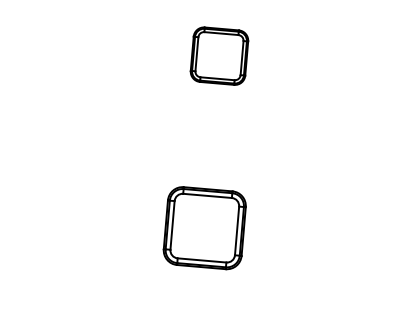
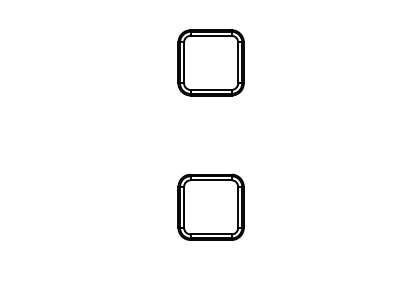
part: (218, 55) -> (210, 62), size x1.43

